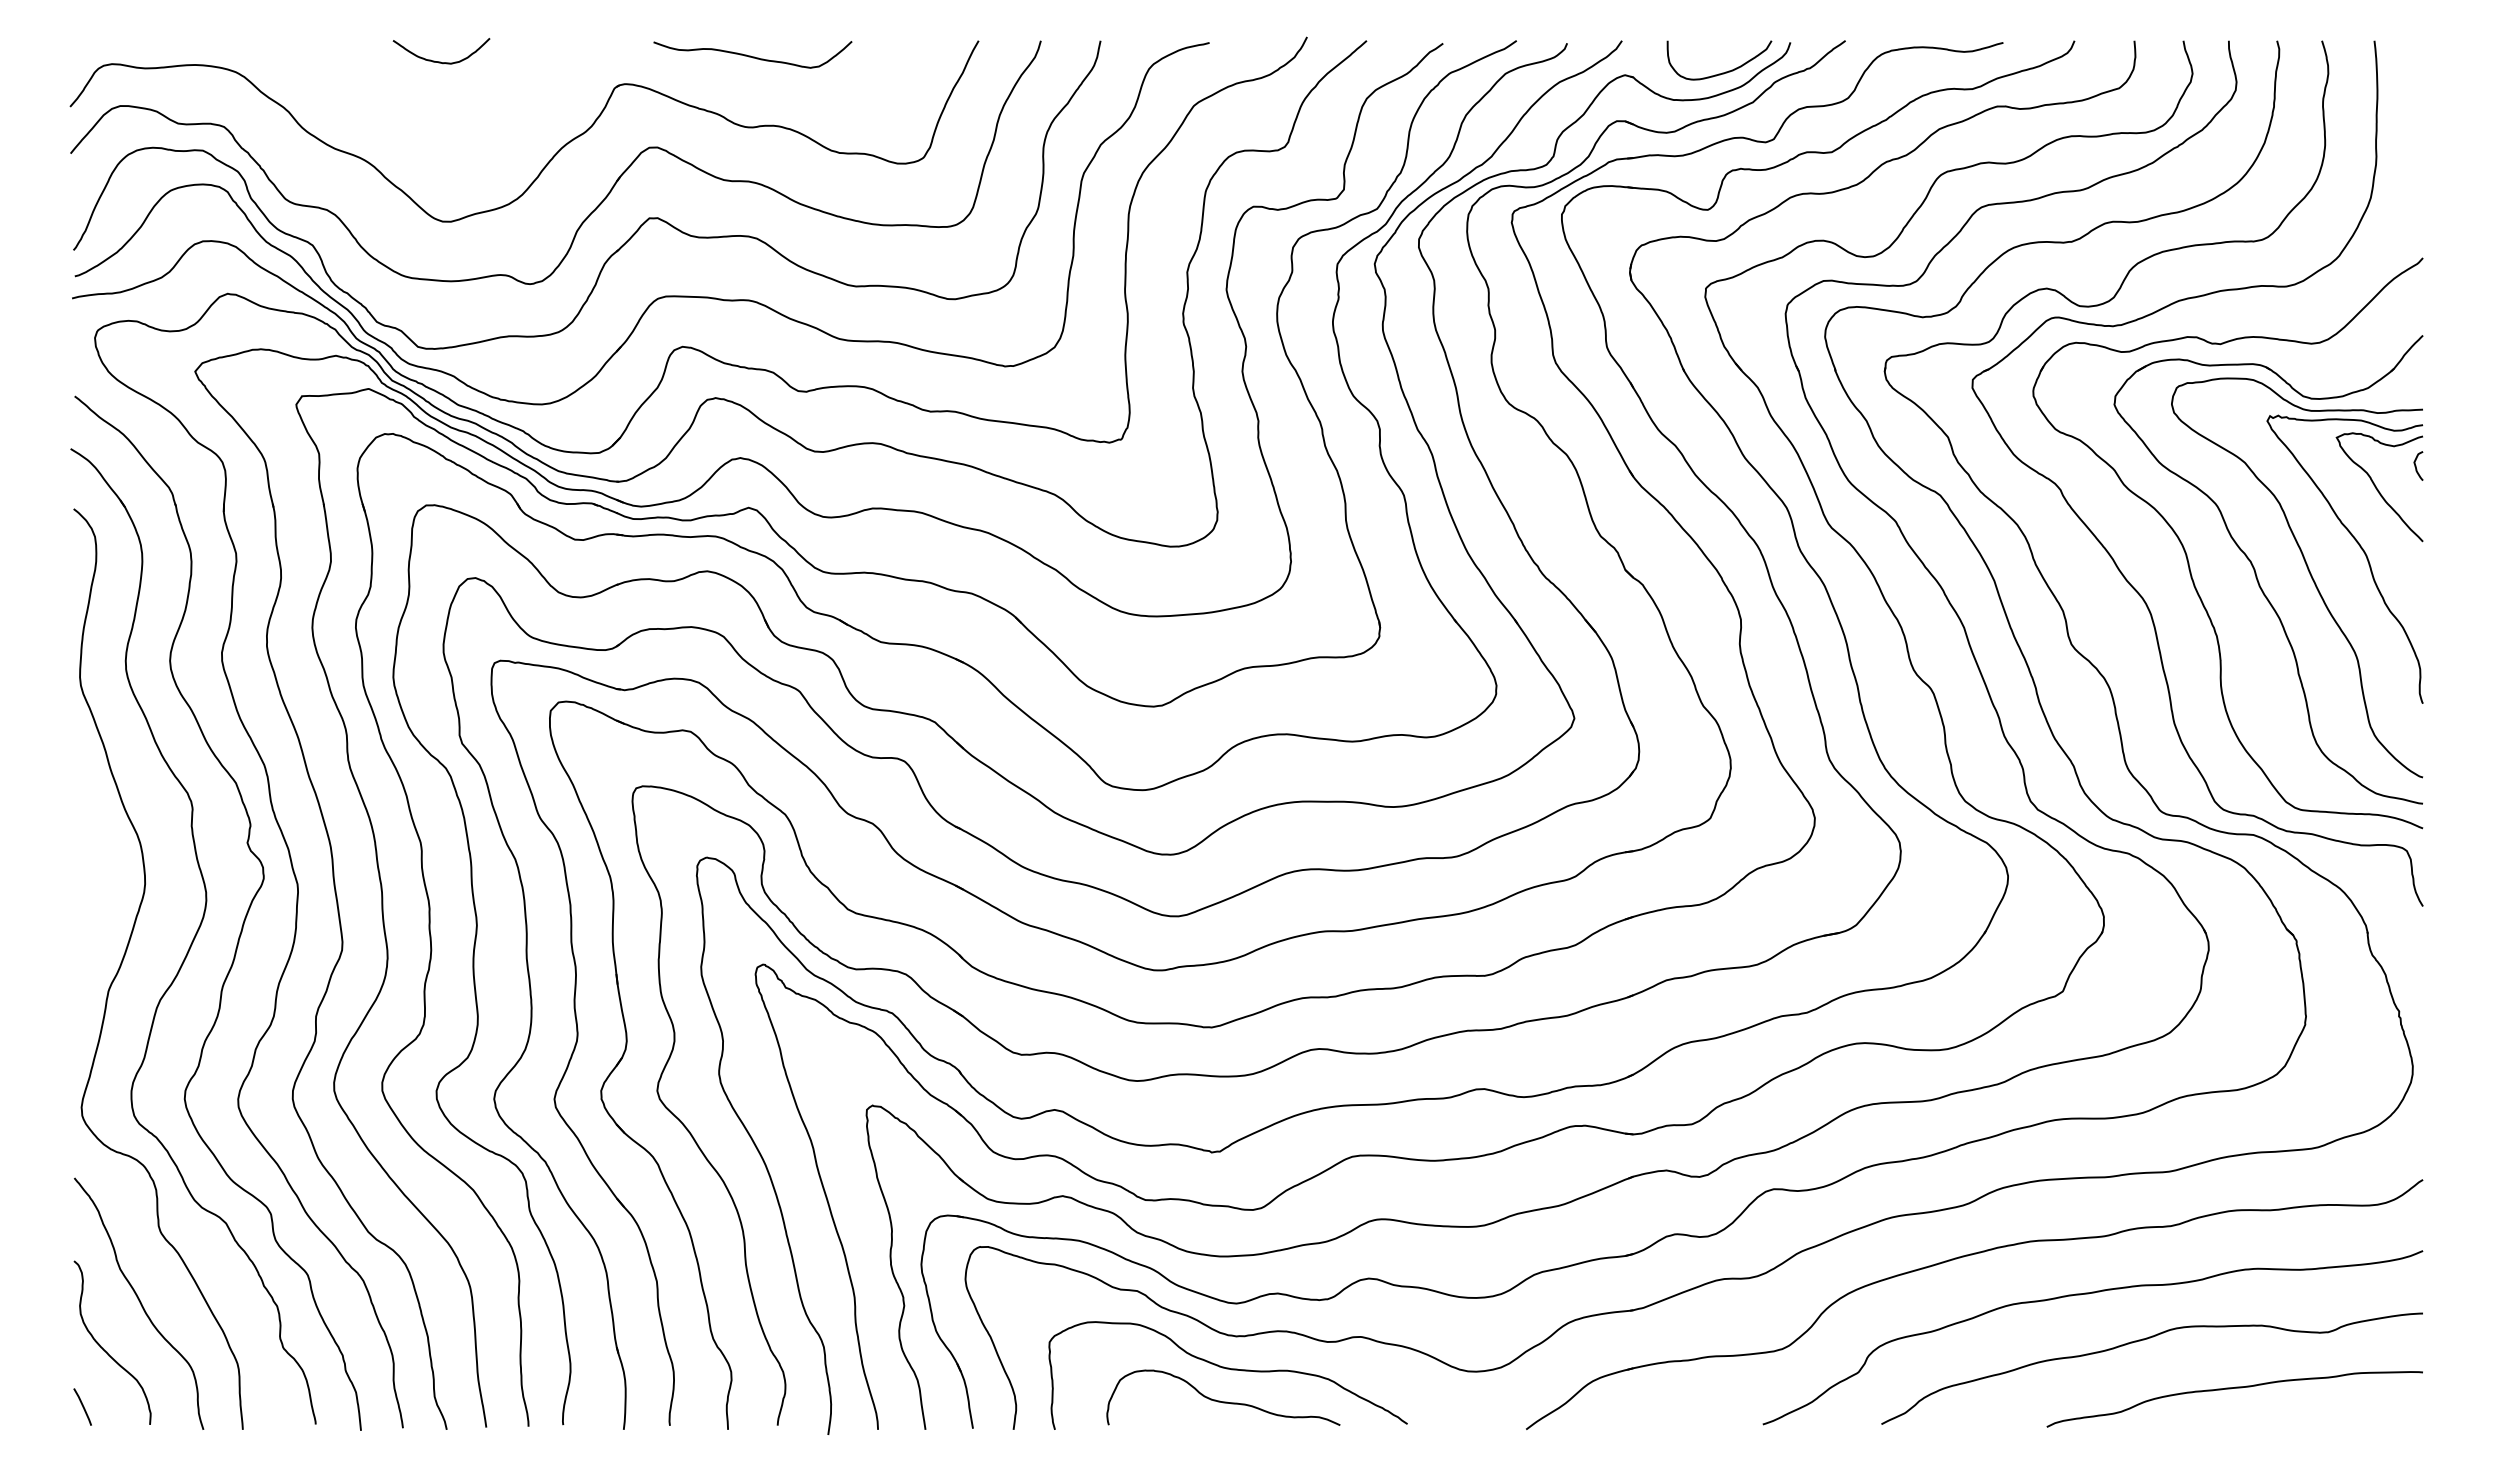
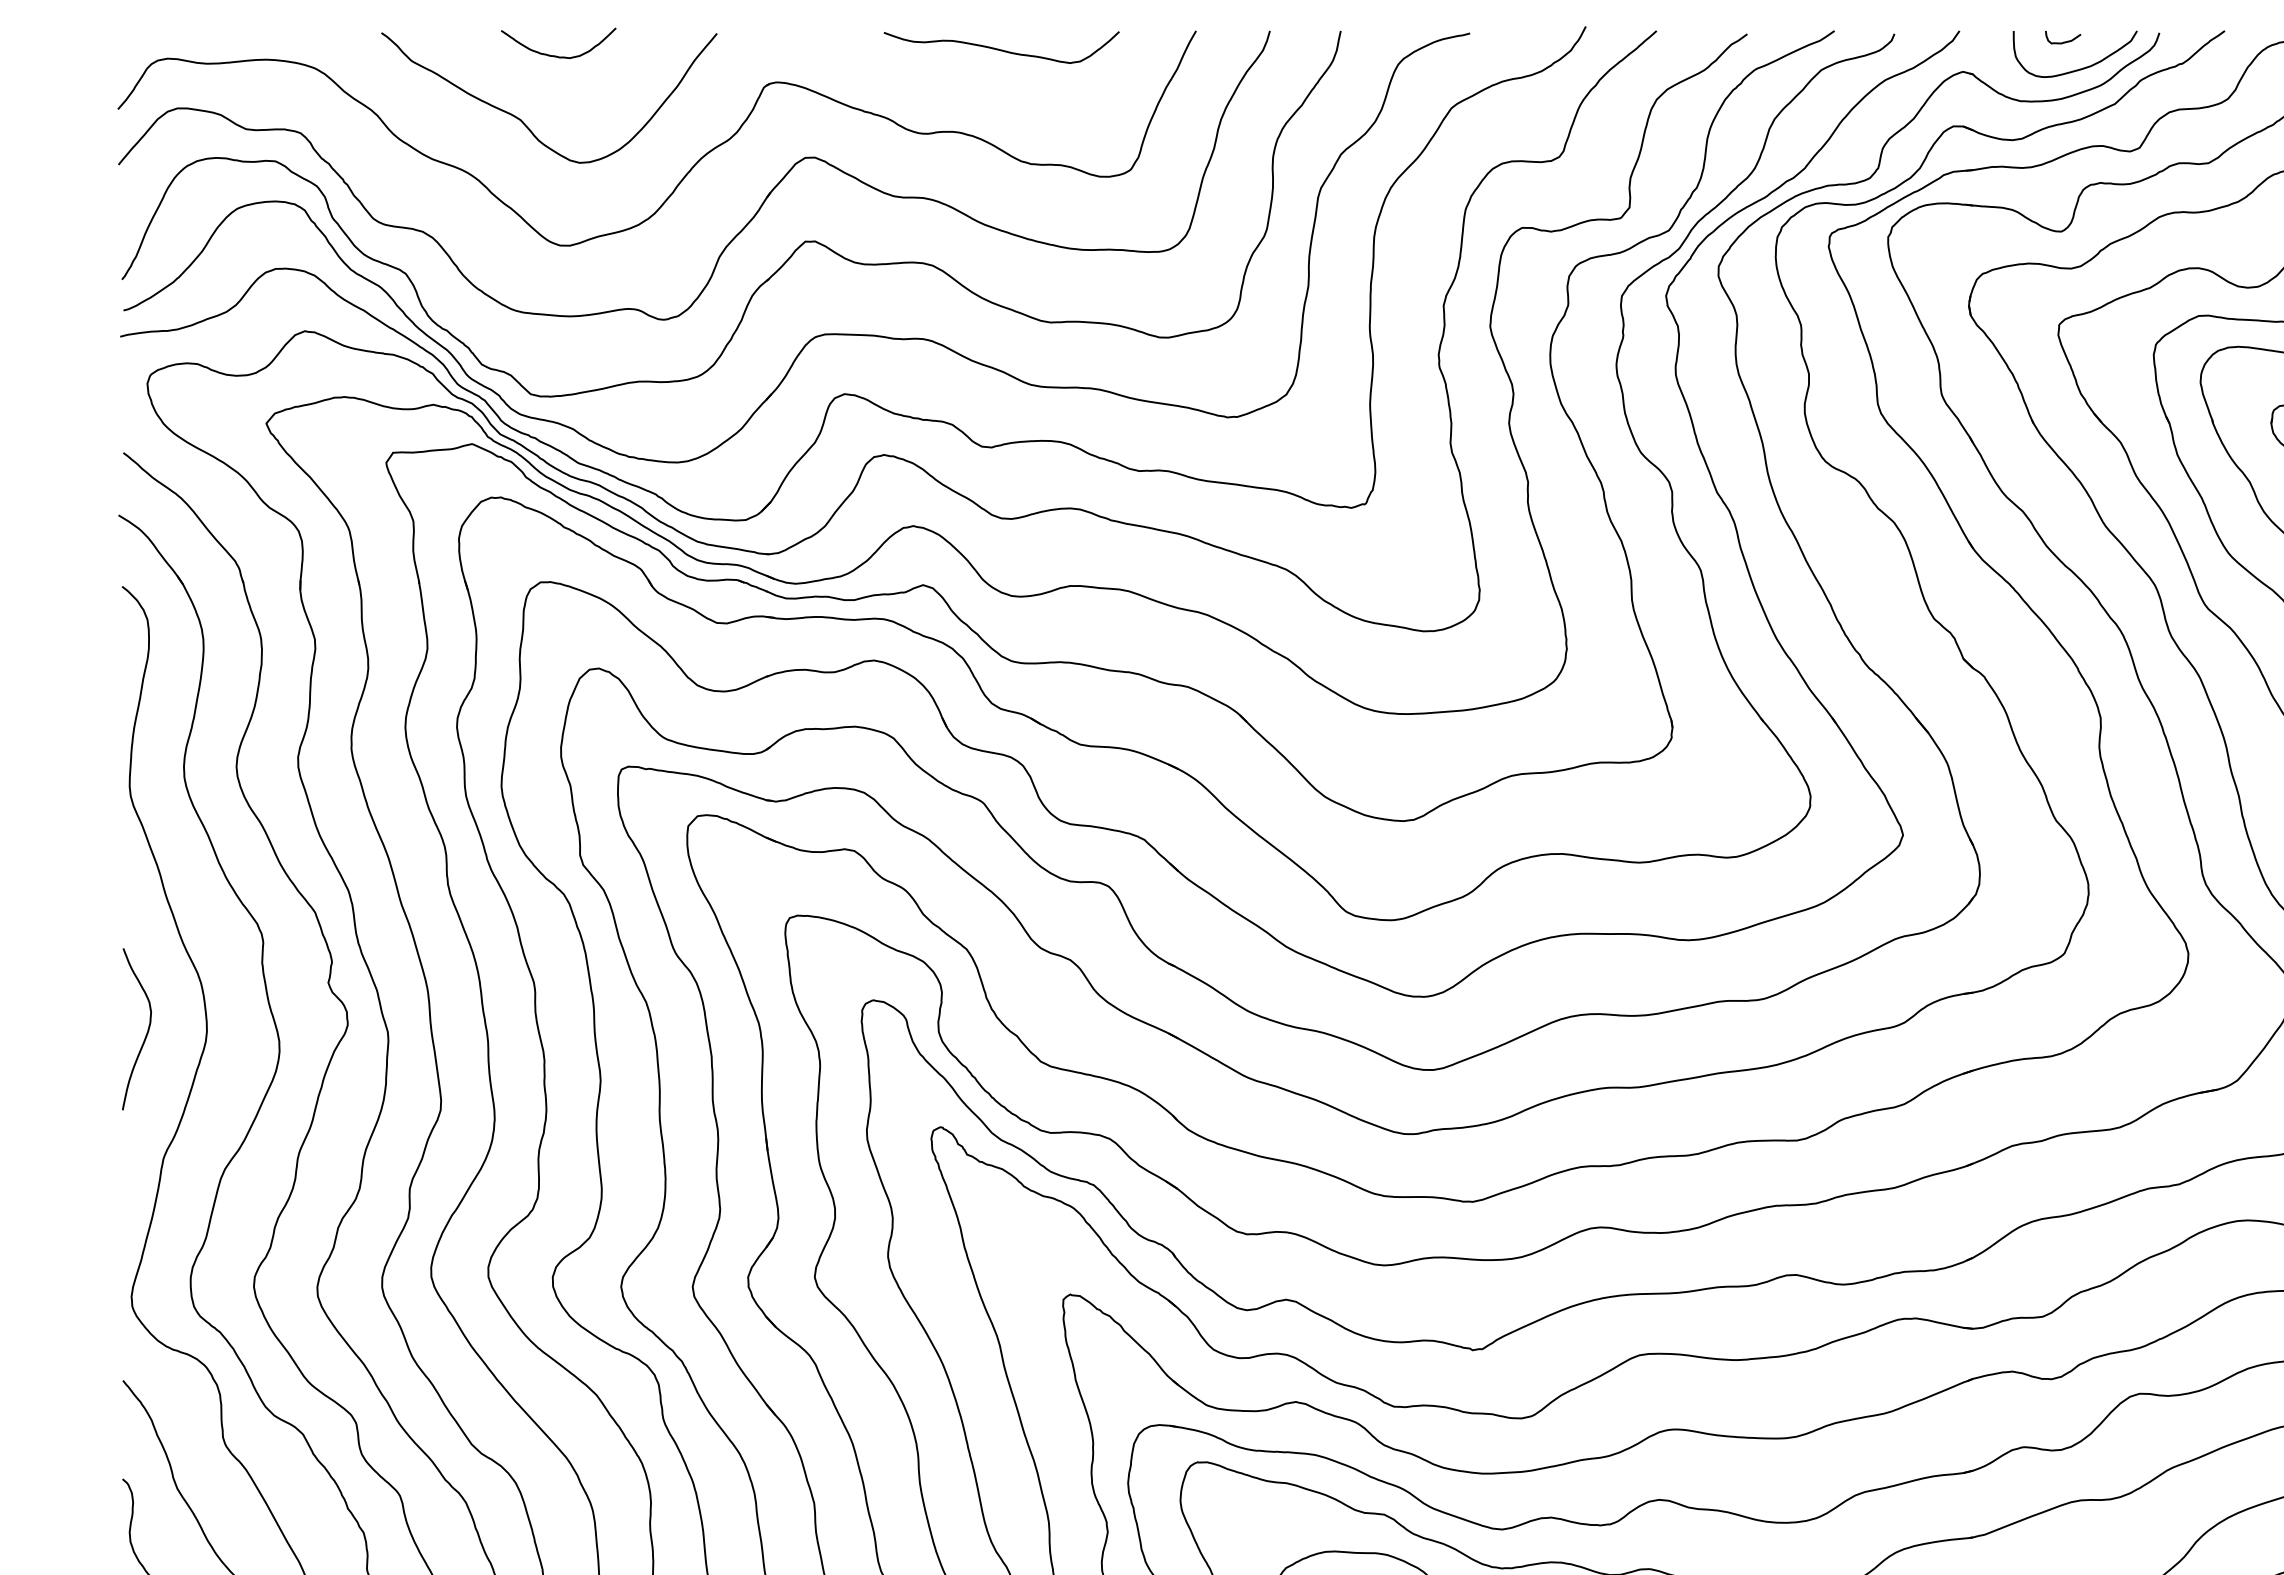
curve: (1709, 49) -> (2063, 41), added
curve: (752, 56) -> (1001, 49), moved
curve: (412, 117) -> (524, 121), added
curve: (94, 883) -> (146, 1031), added

